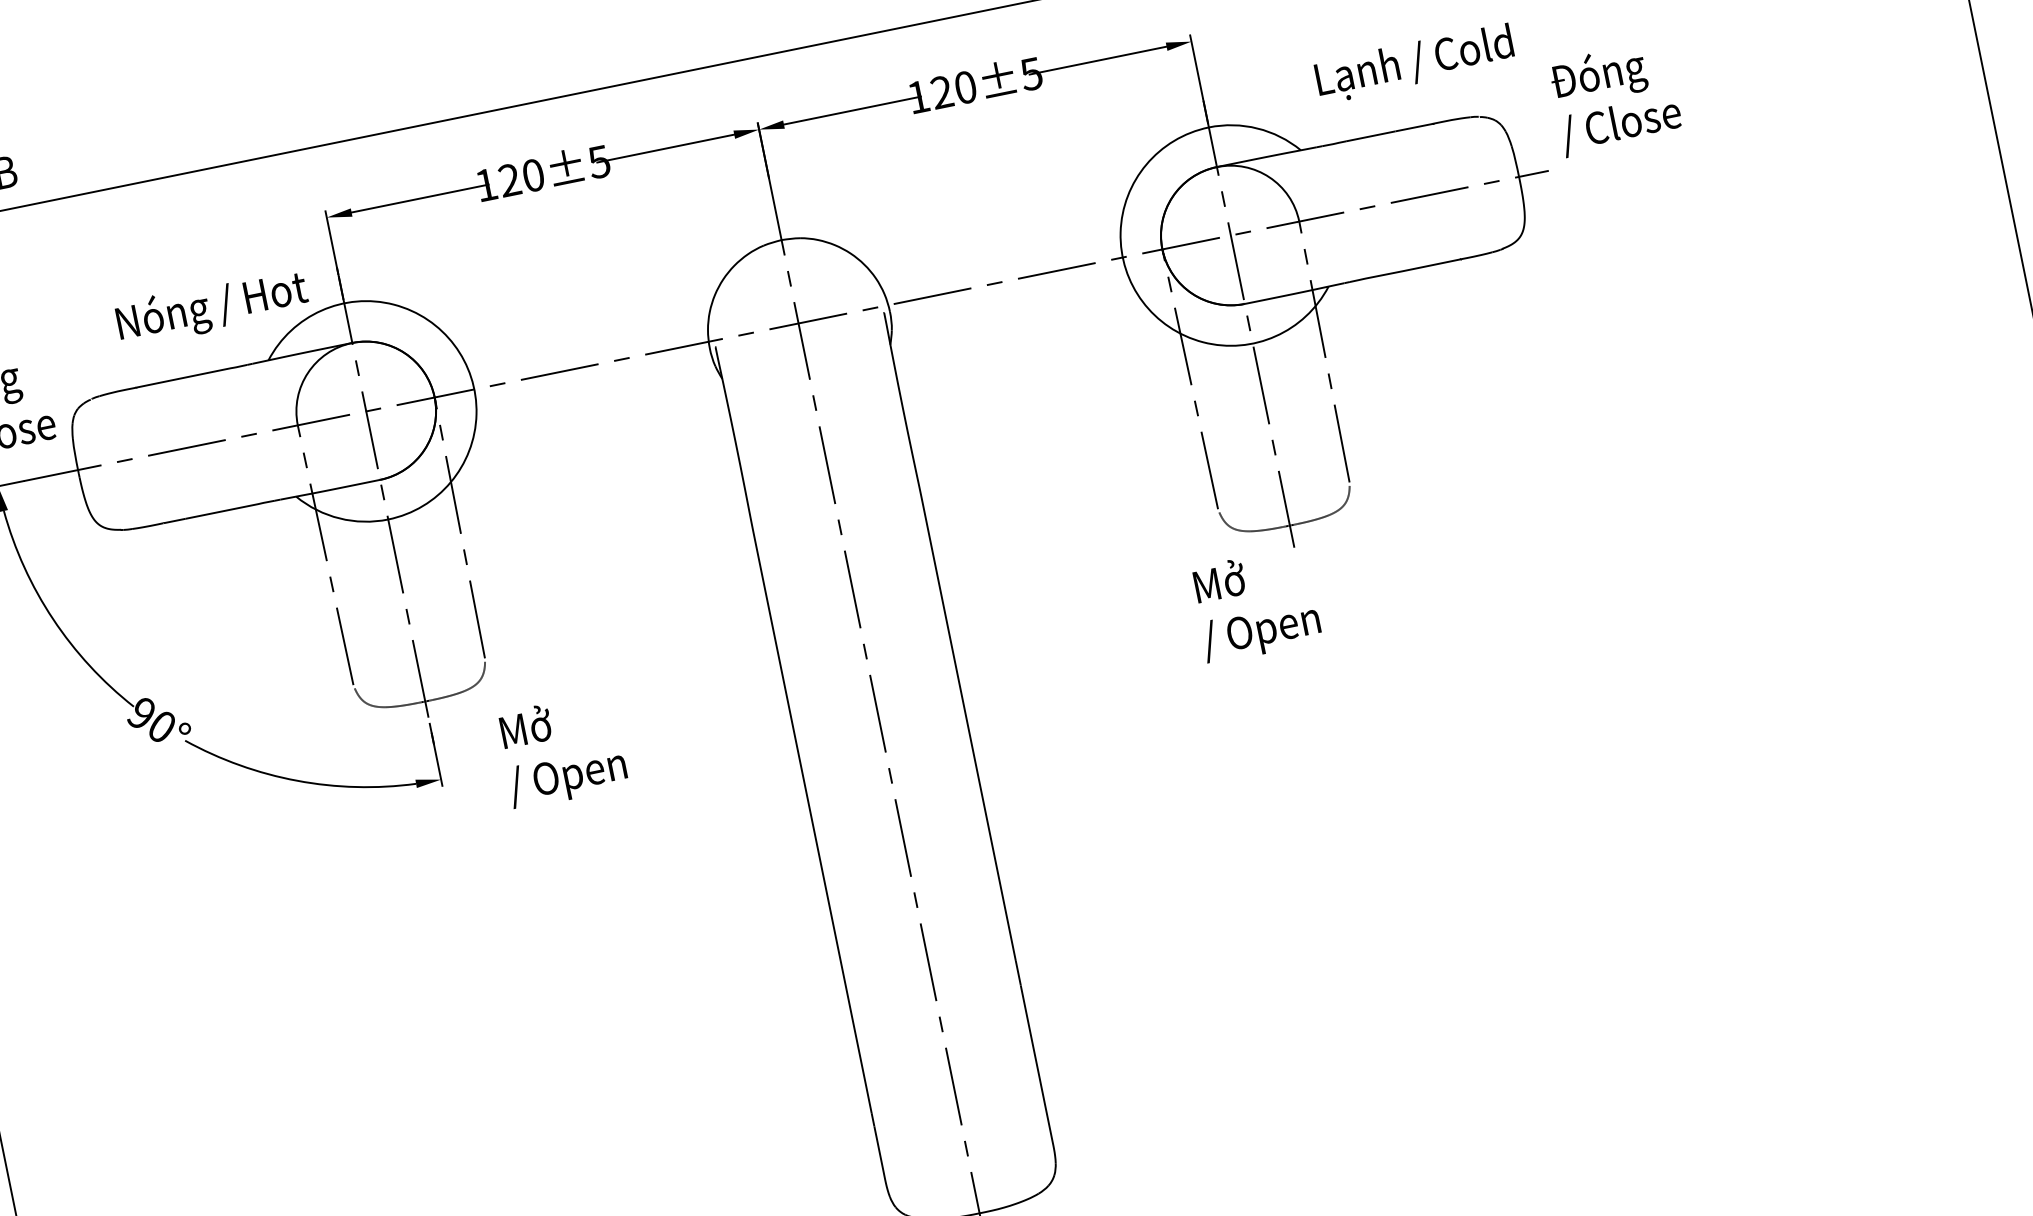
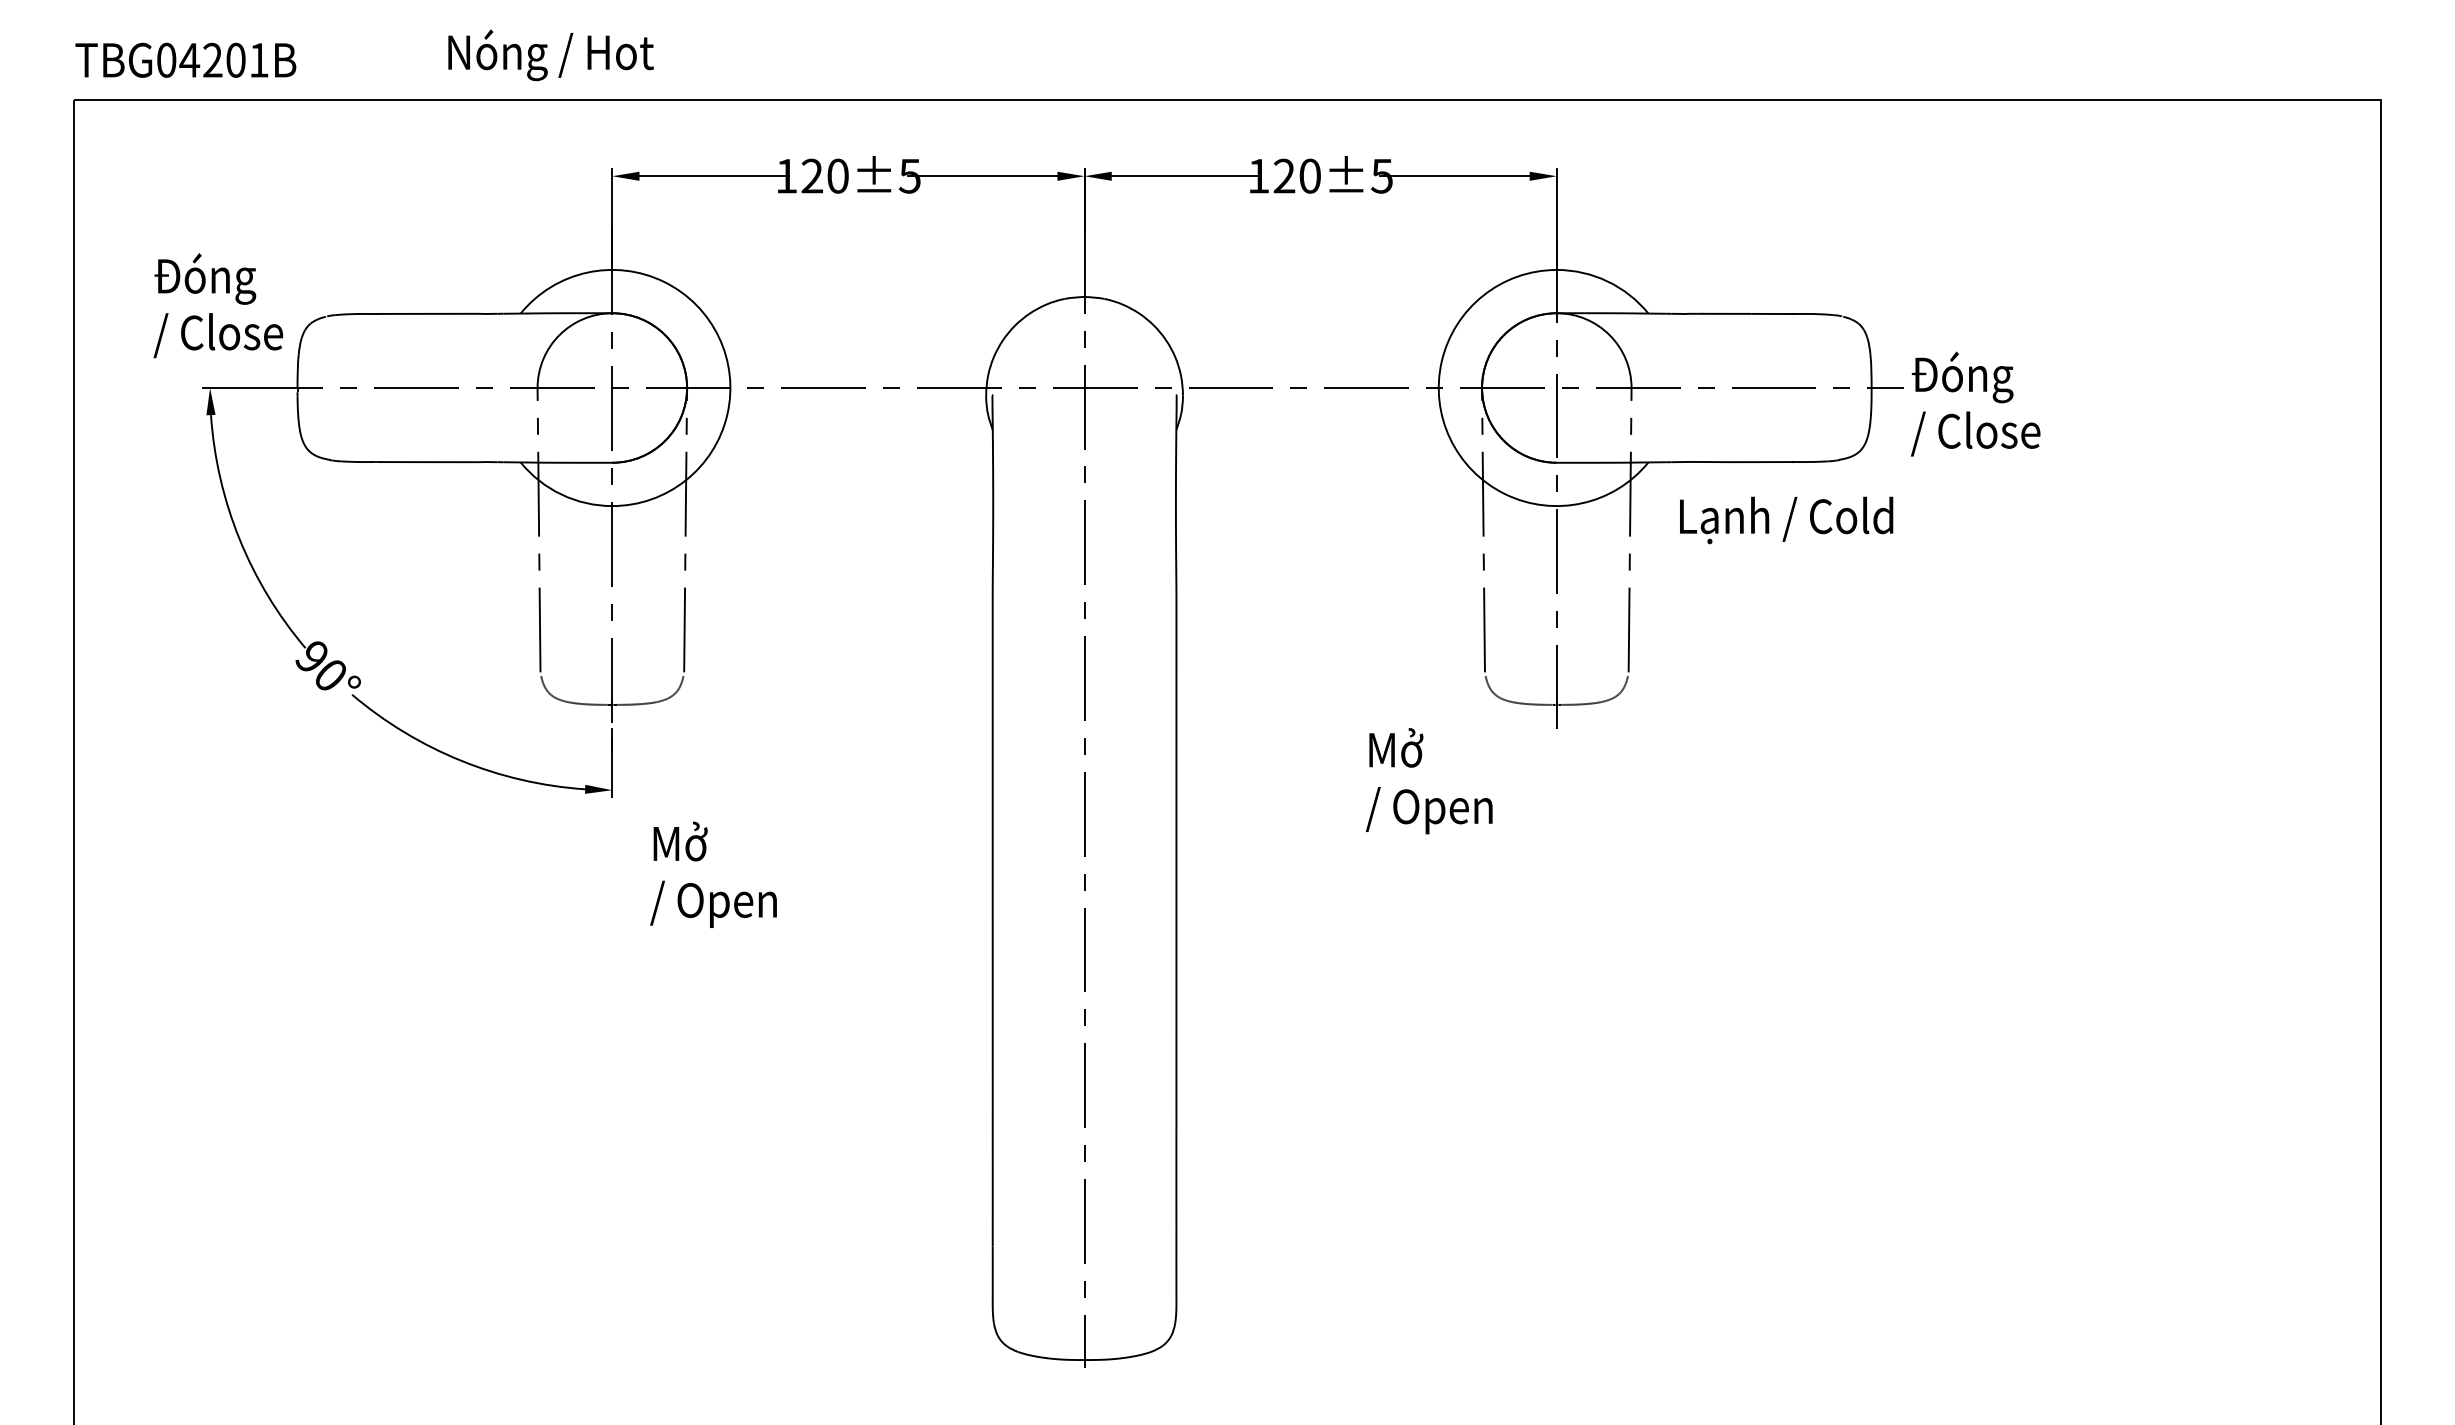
text: (1414, 64) -> (1786, 520), moved
text: (1615, 97) -> (1975, 403), moved
text: (211, 307) -> (550, 55), moved
text: (1255, 605) -> (1428, 781), moved
text: (562, 750) -> (713, 874), moved

